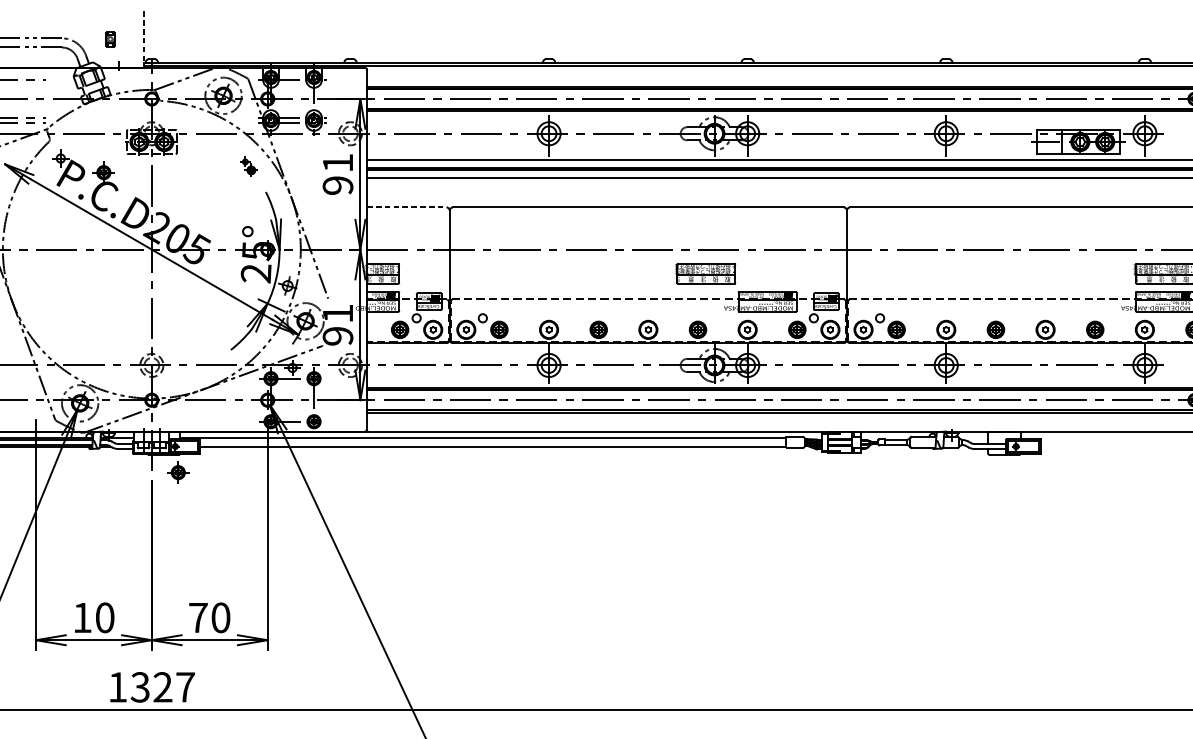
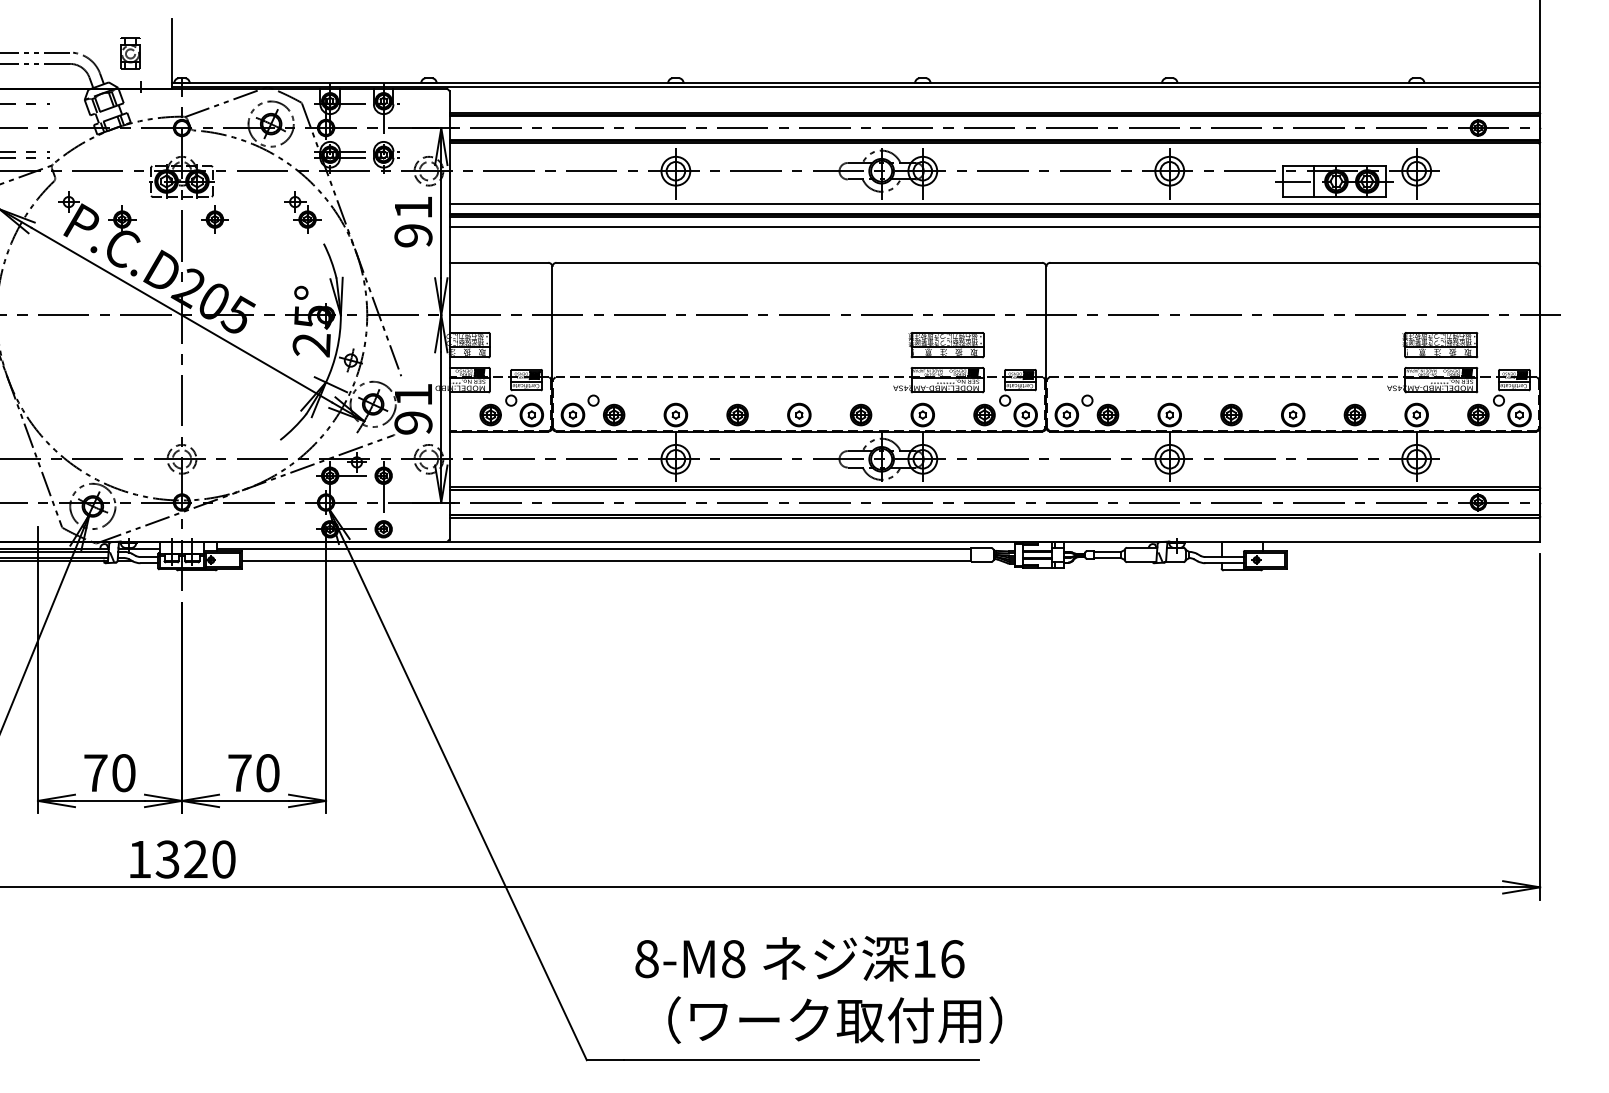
part: (110, 39) -> (130, 53), size x1.67
line: (143, 39) -> (171, 53), dashed -> solid
part: (248, 166) -> (302, 212), size x1.67
line: (407, 207) -> (499, 262), dashed -> solid
part: (705, 273) -> (946, 345), moved
part: (177, 472) -> (214, 219), moved
text: (82, 617) -> (95, 772), 10 -> 70
text: (185, 687) -> (223, 859), 1327 -> 1320

